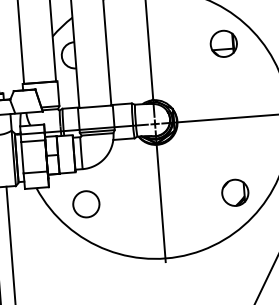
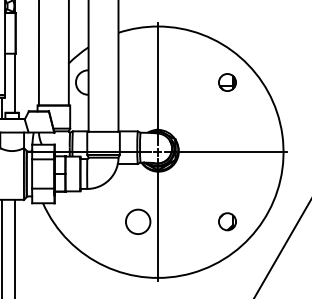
part: (223, 43) -> (227, 82), size x0.7
part: (235, 192) -> (227, 221), size x0.7
circle: (86, 203) -> (138, 221), moved

